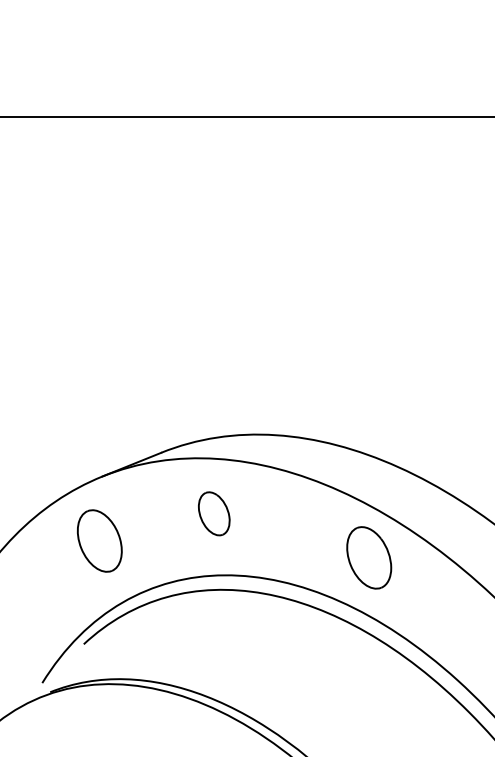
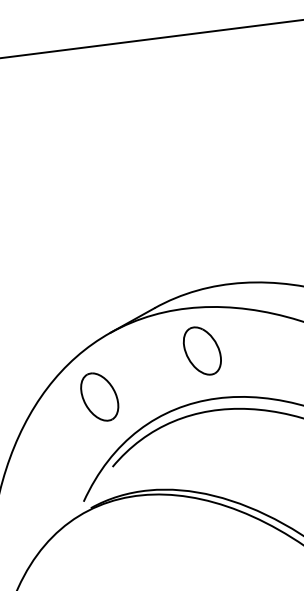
part: (214, 513) -> (202, 350), size x1.43
part: (99, 540) -> (99, 396), moved

